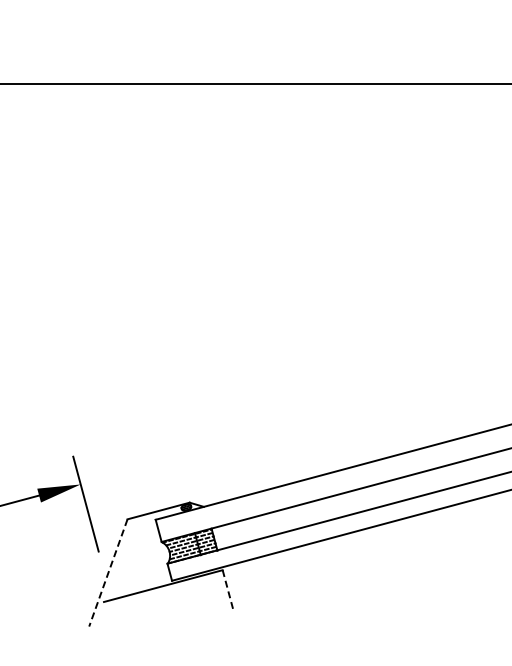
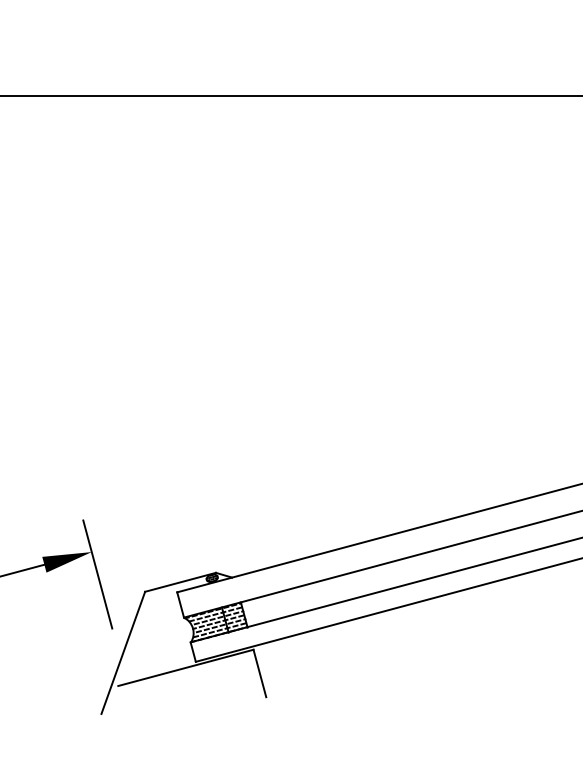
line: (108, 572) -> (123, 652), dashed -> solid
line: (228, 591) -> (260, 674), dashed -> solid

